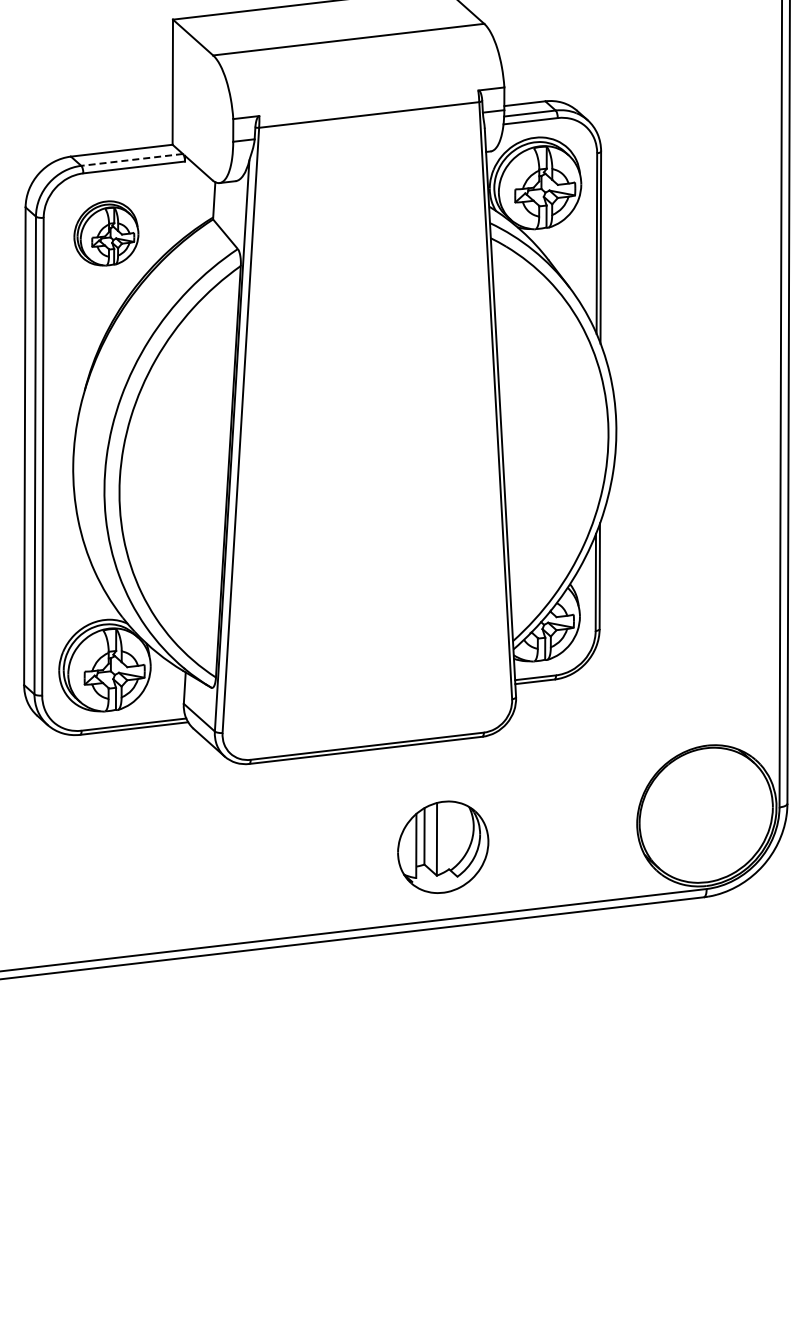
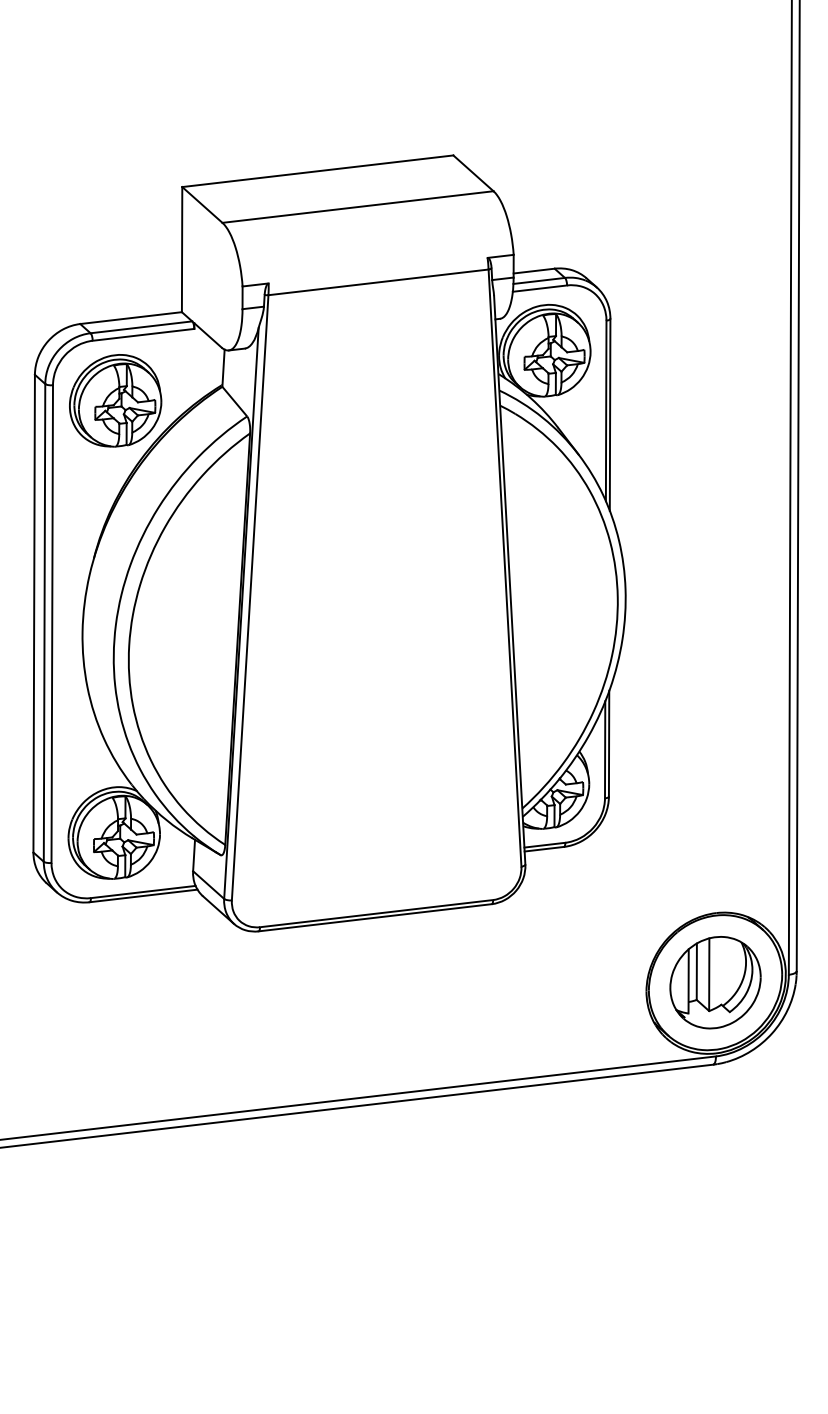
line: (131, 160) -> (140, 327), dashed -> solid
part: (106, 233) -> (115, 400), size x1.43
part: (443, 847) -> (715, 982), moved

